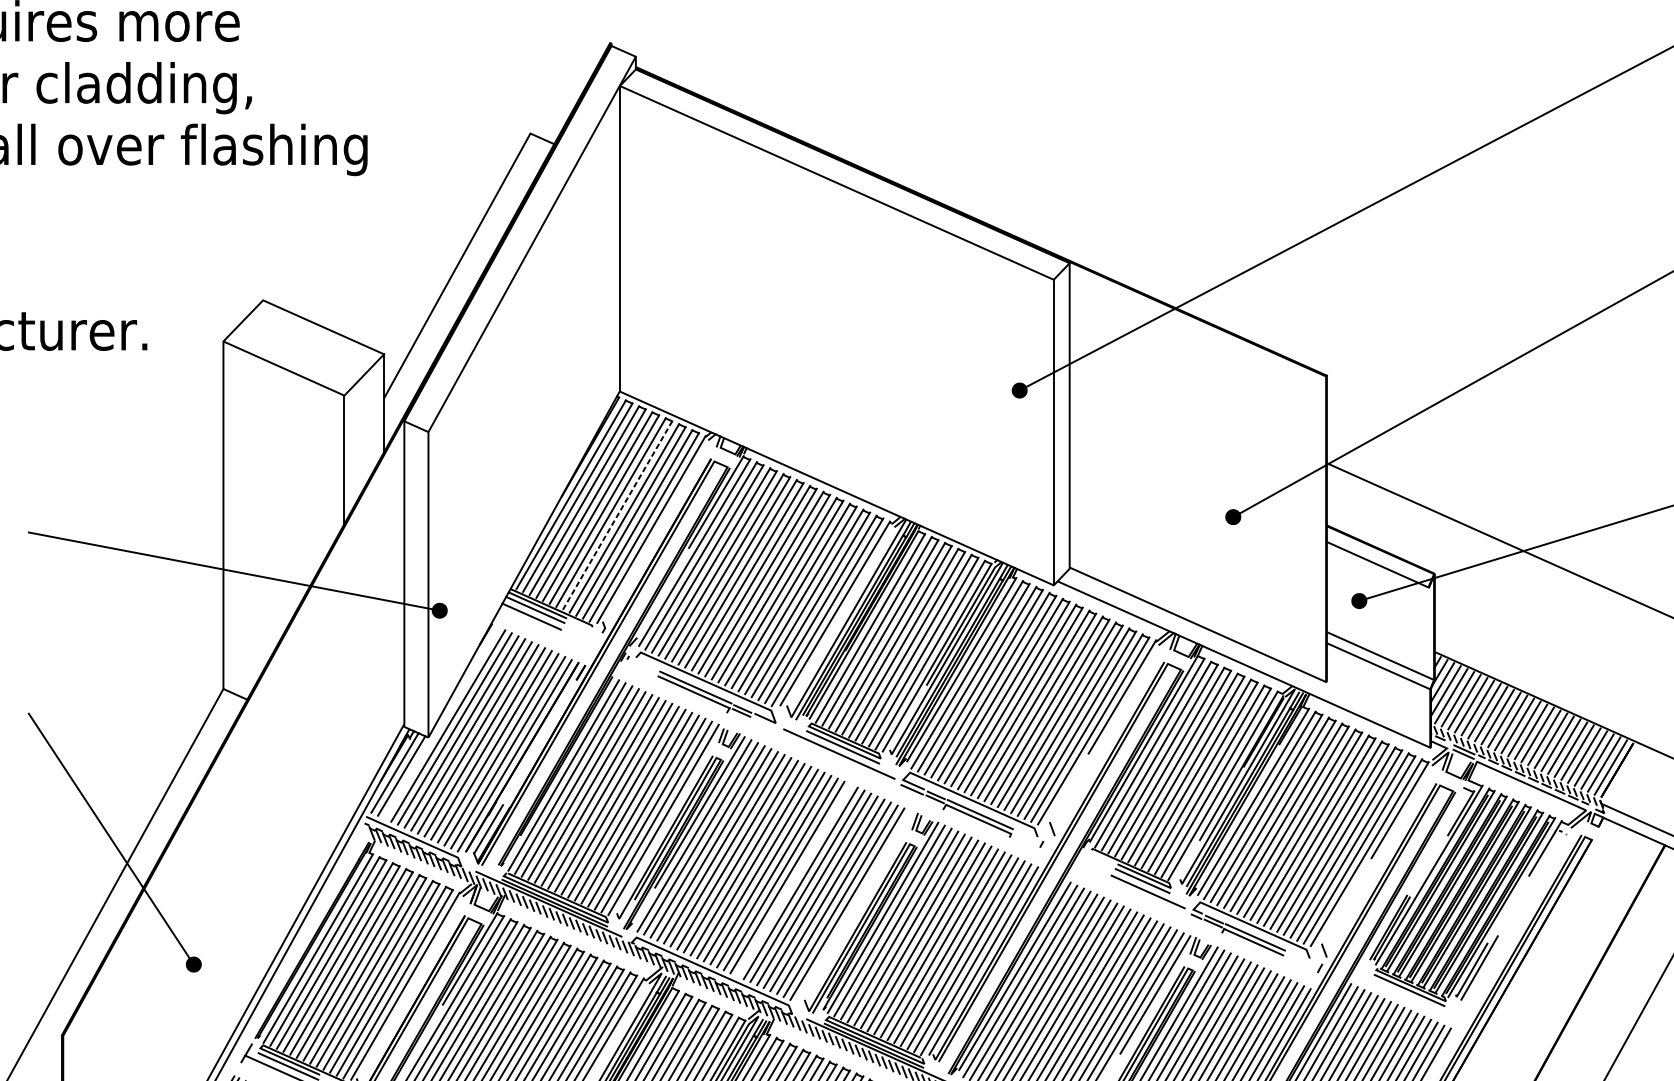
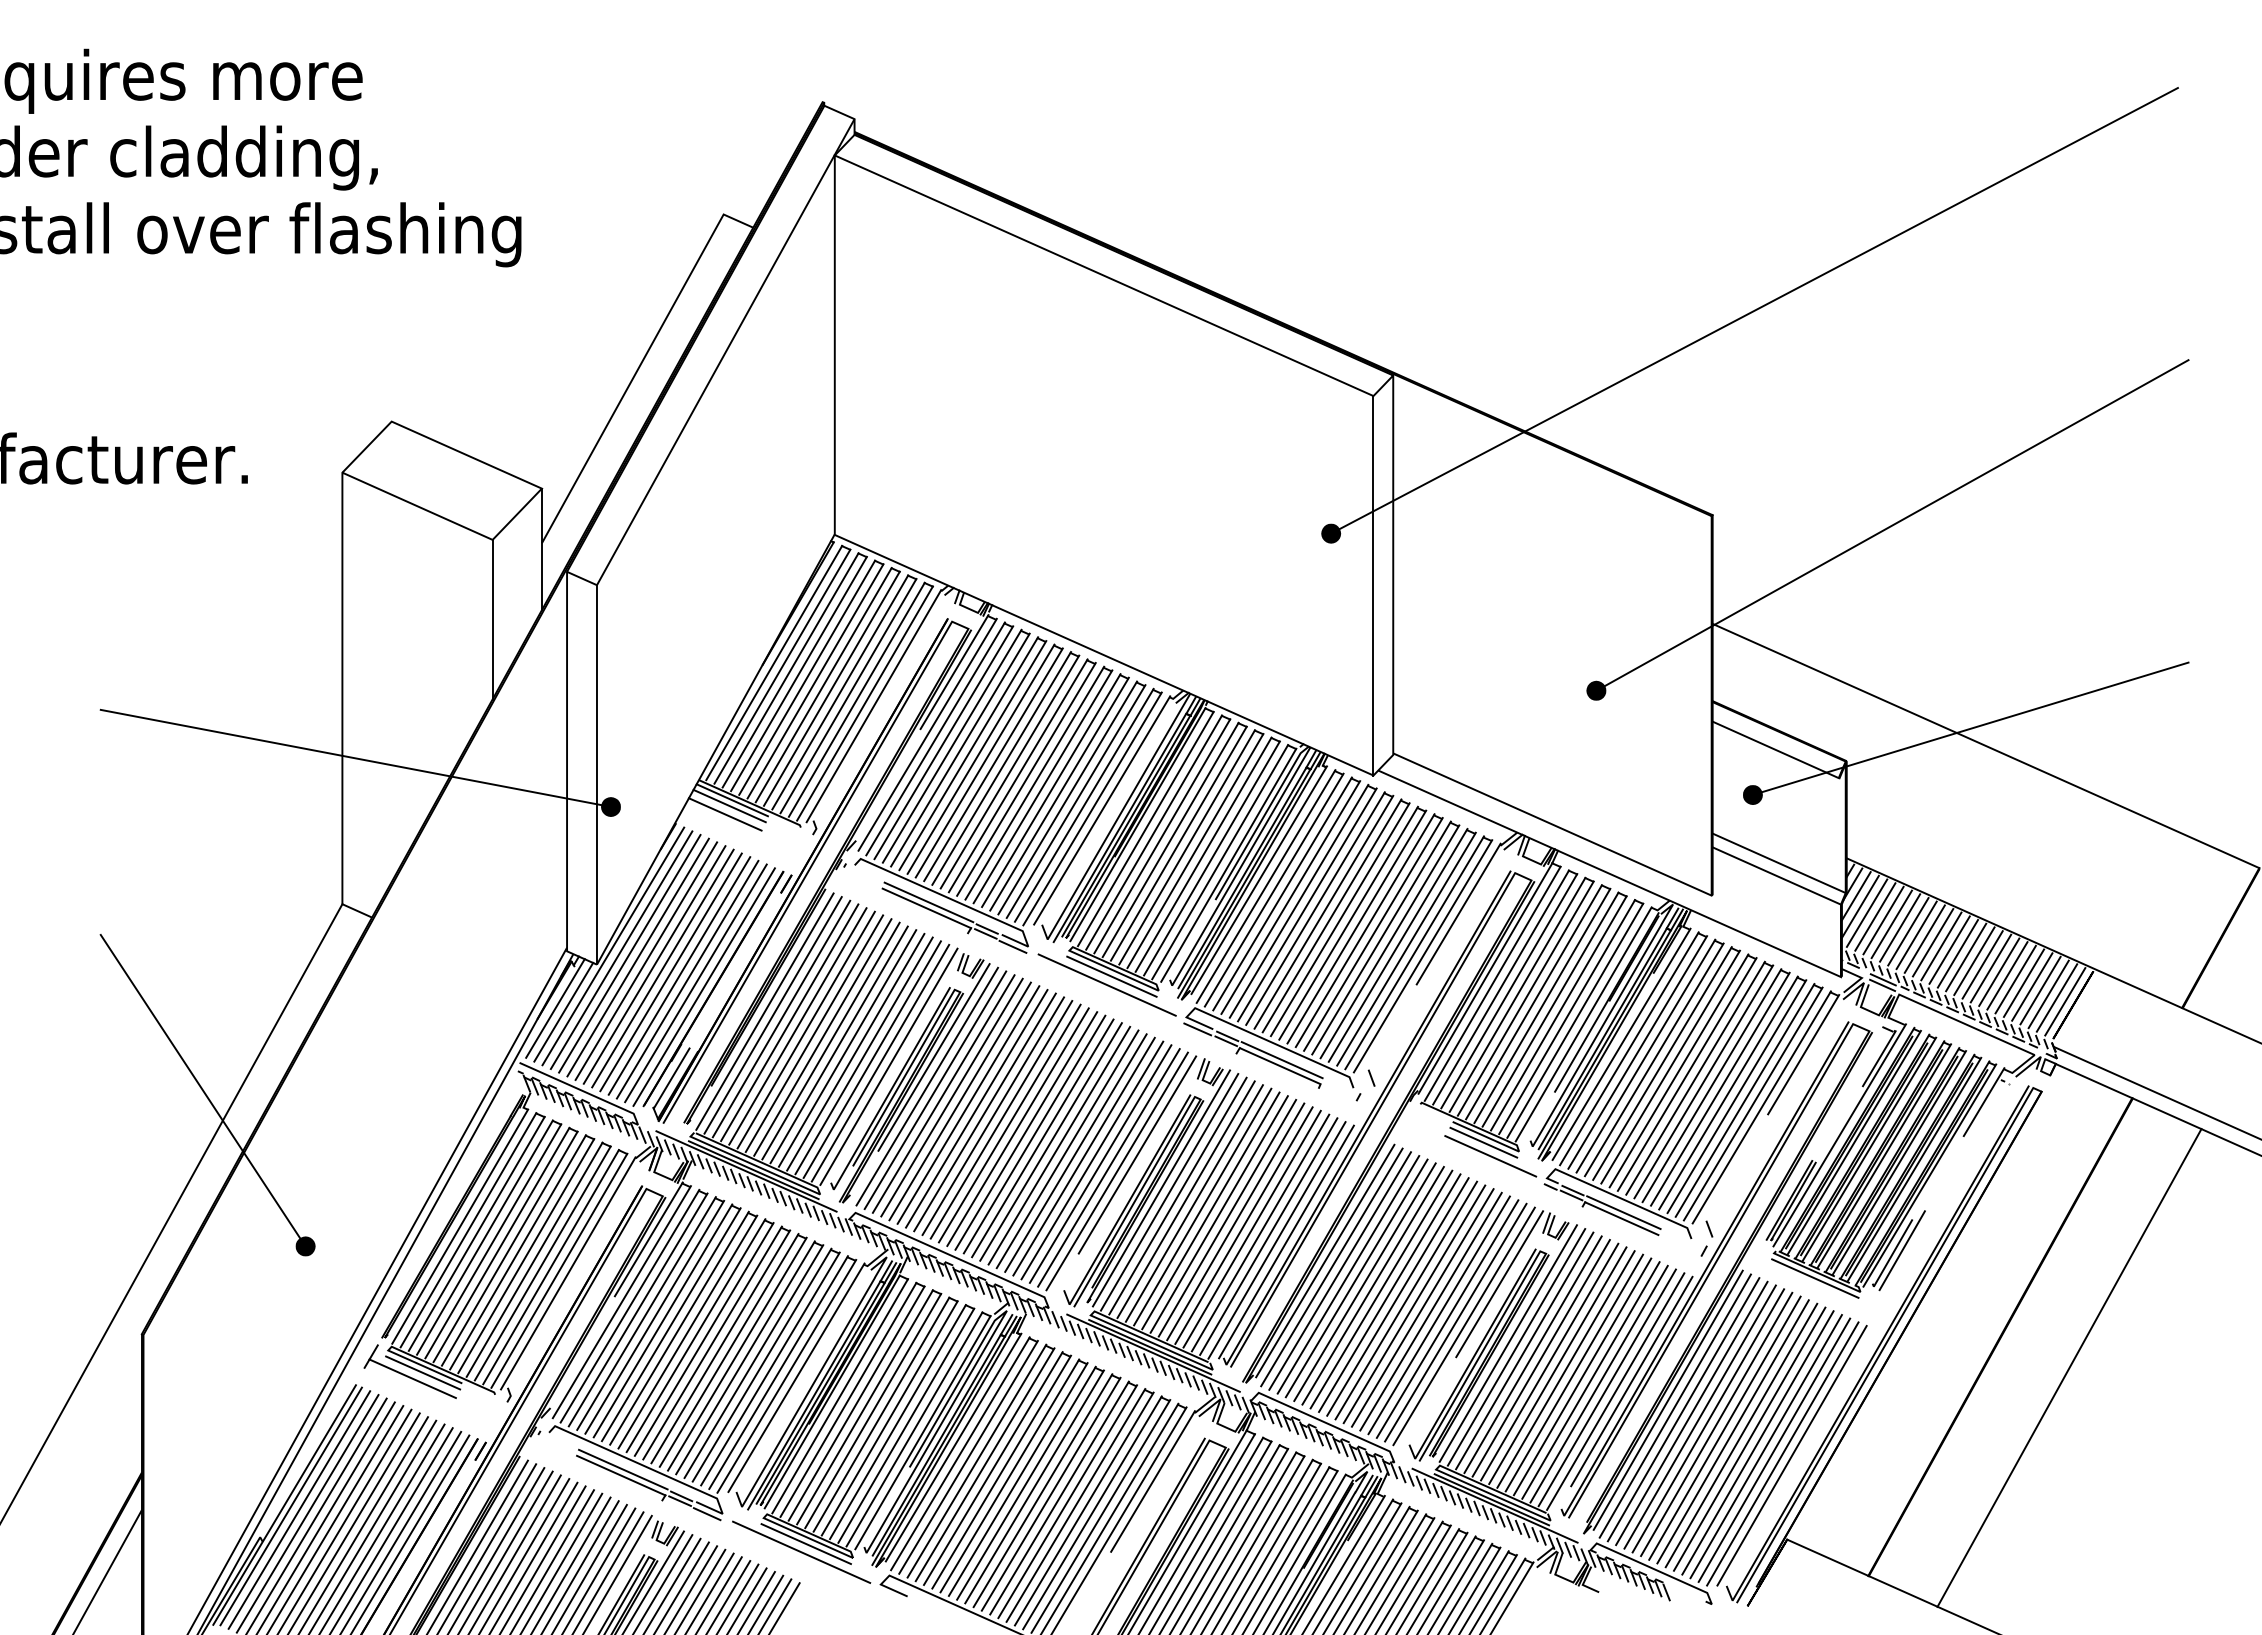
line: (618, 515) -> (832, 688), dashed -> solid
line: (441, 723) -> (613, 946), added
line: (763, 723) -> (1012, 946), added
line: (793, 880) -> (1050, 1141), added
line: (863, 890) -> (1137, 1154), added

